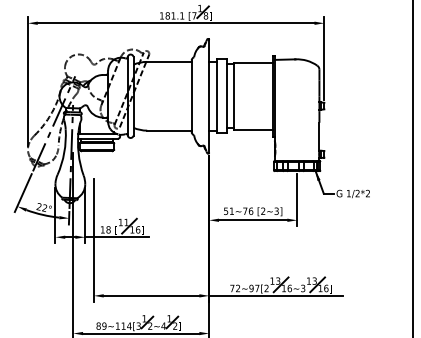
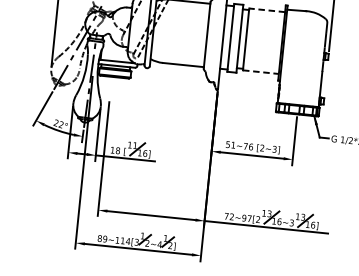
line: (252, 62) -> (266, 10), solid -> dashed
line: (253, 129) -> (260, 71), solid -> dashed

